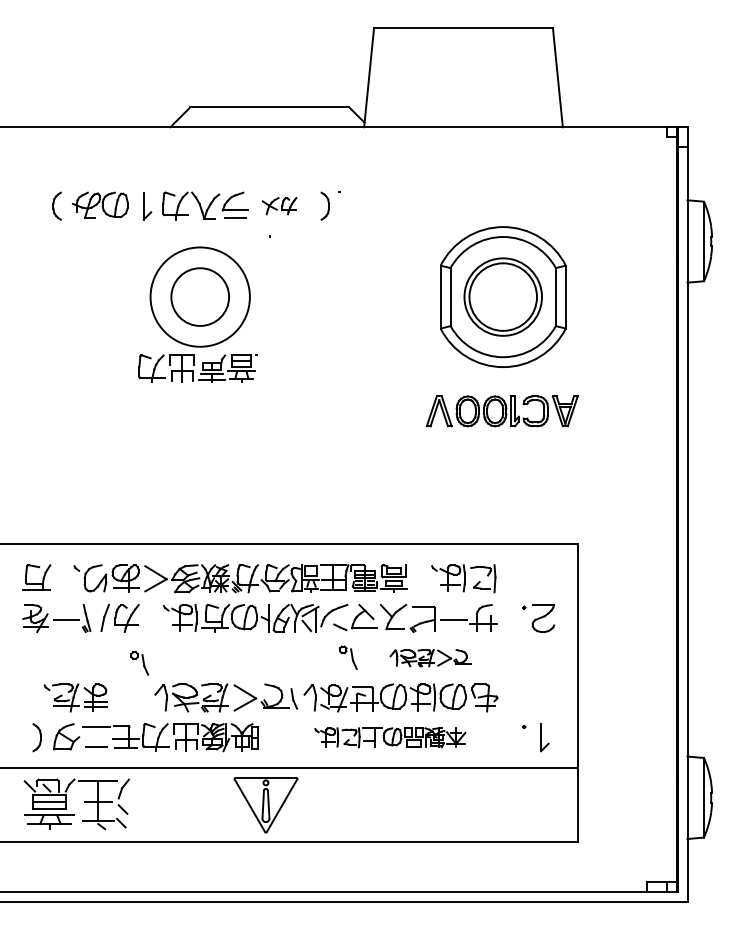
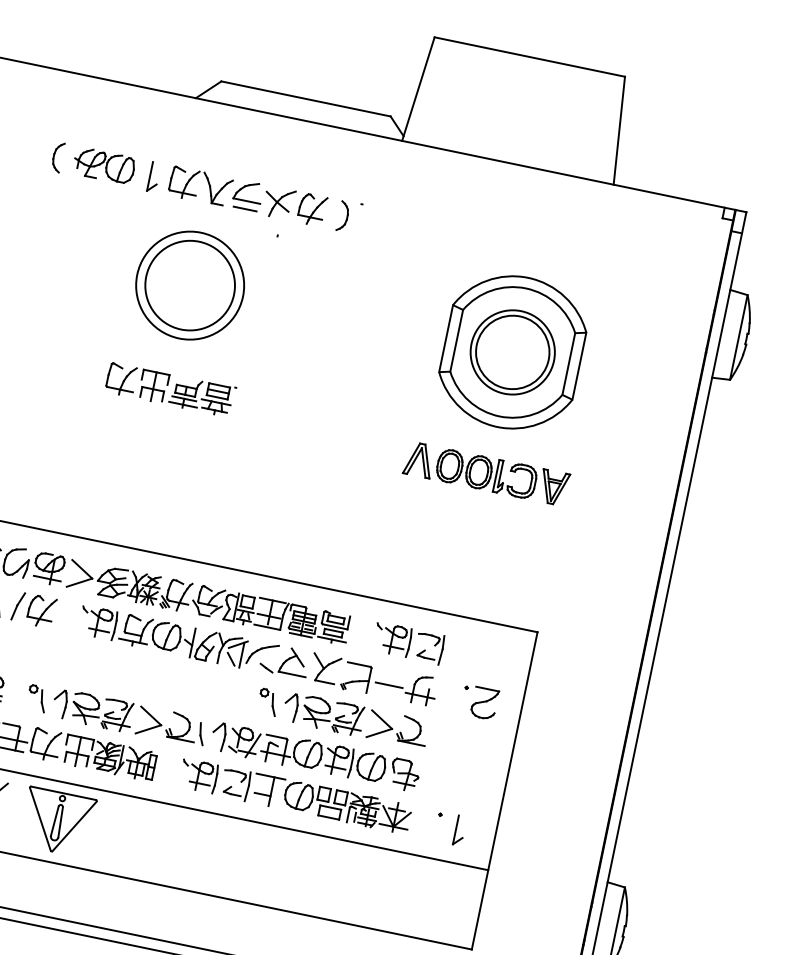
part: (279, 205) -> (294, 205), size x1.67
circle: (200, 296) -> (190, 285), size x1.43
part: (197, 368) -> (170, 389), moved
part: (430, 657) -> (355, 720), size x1.67
part: (139, 663) -> (37, 698), moved
part: (390, 737) -> (295, 796), size x1.43
part: (265, 805) -> (57, 822), moved

